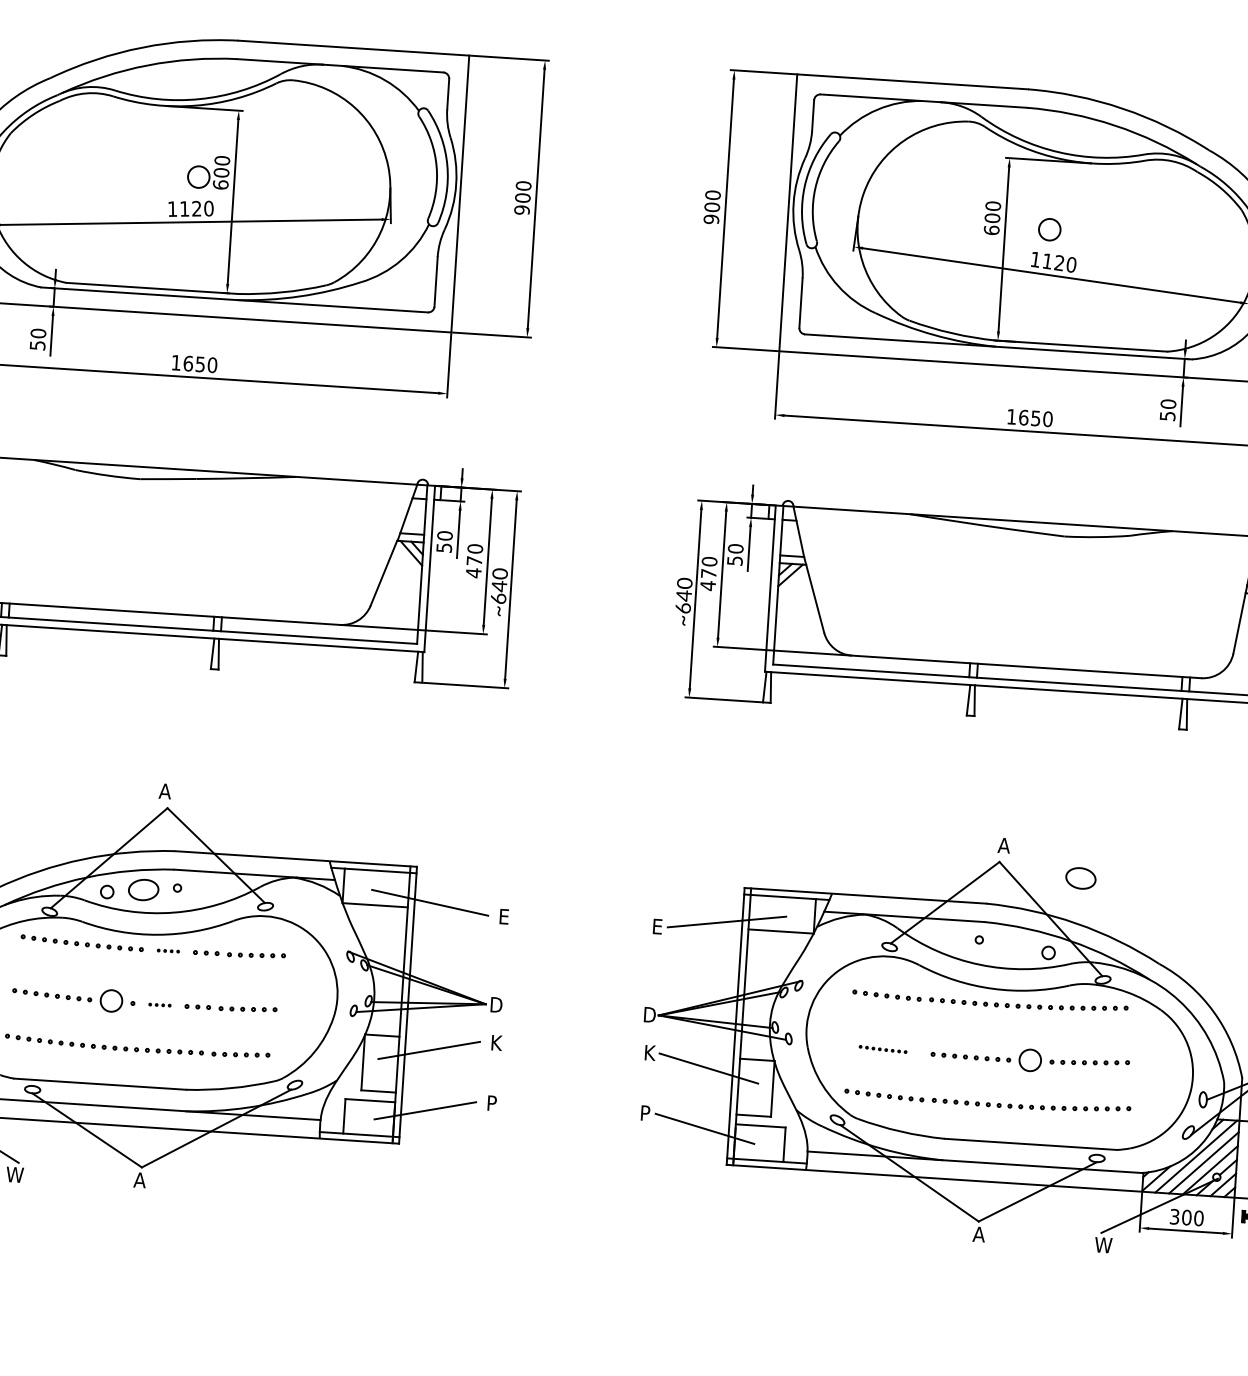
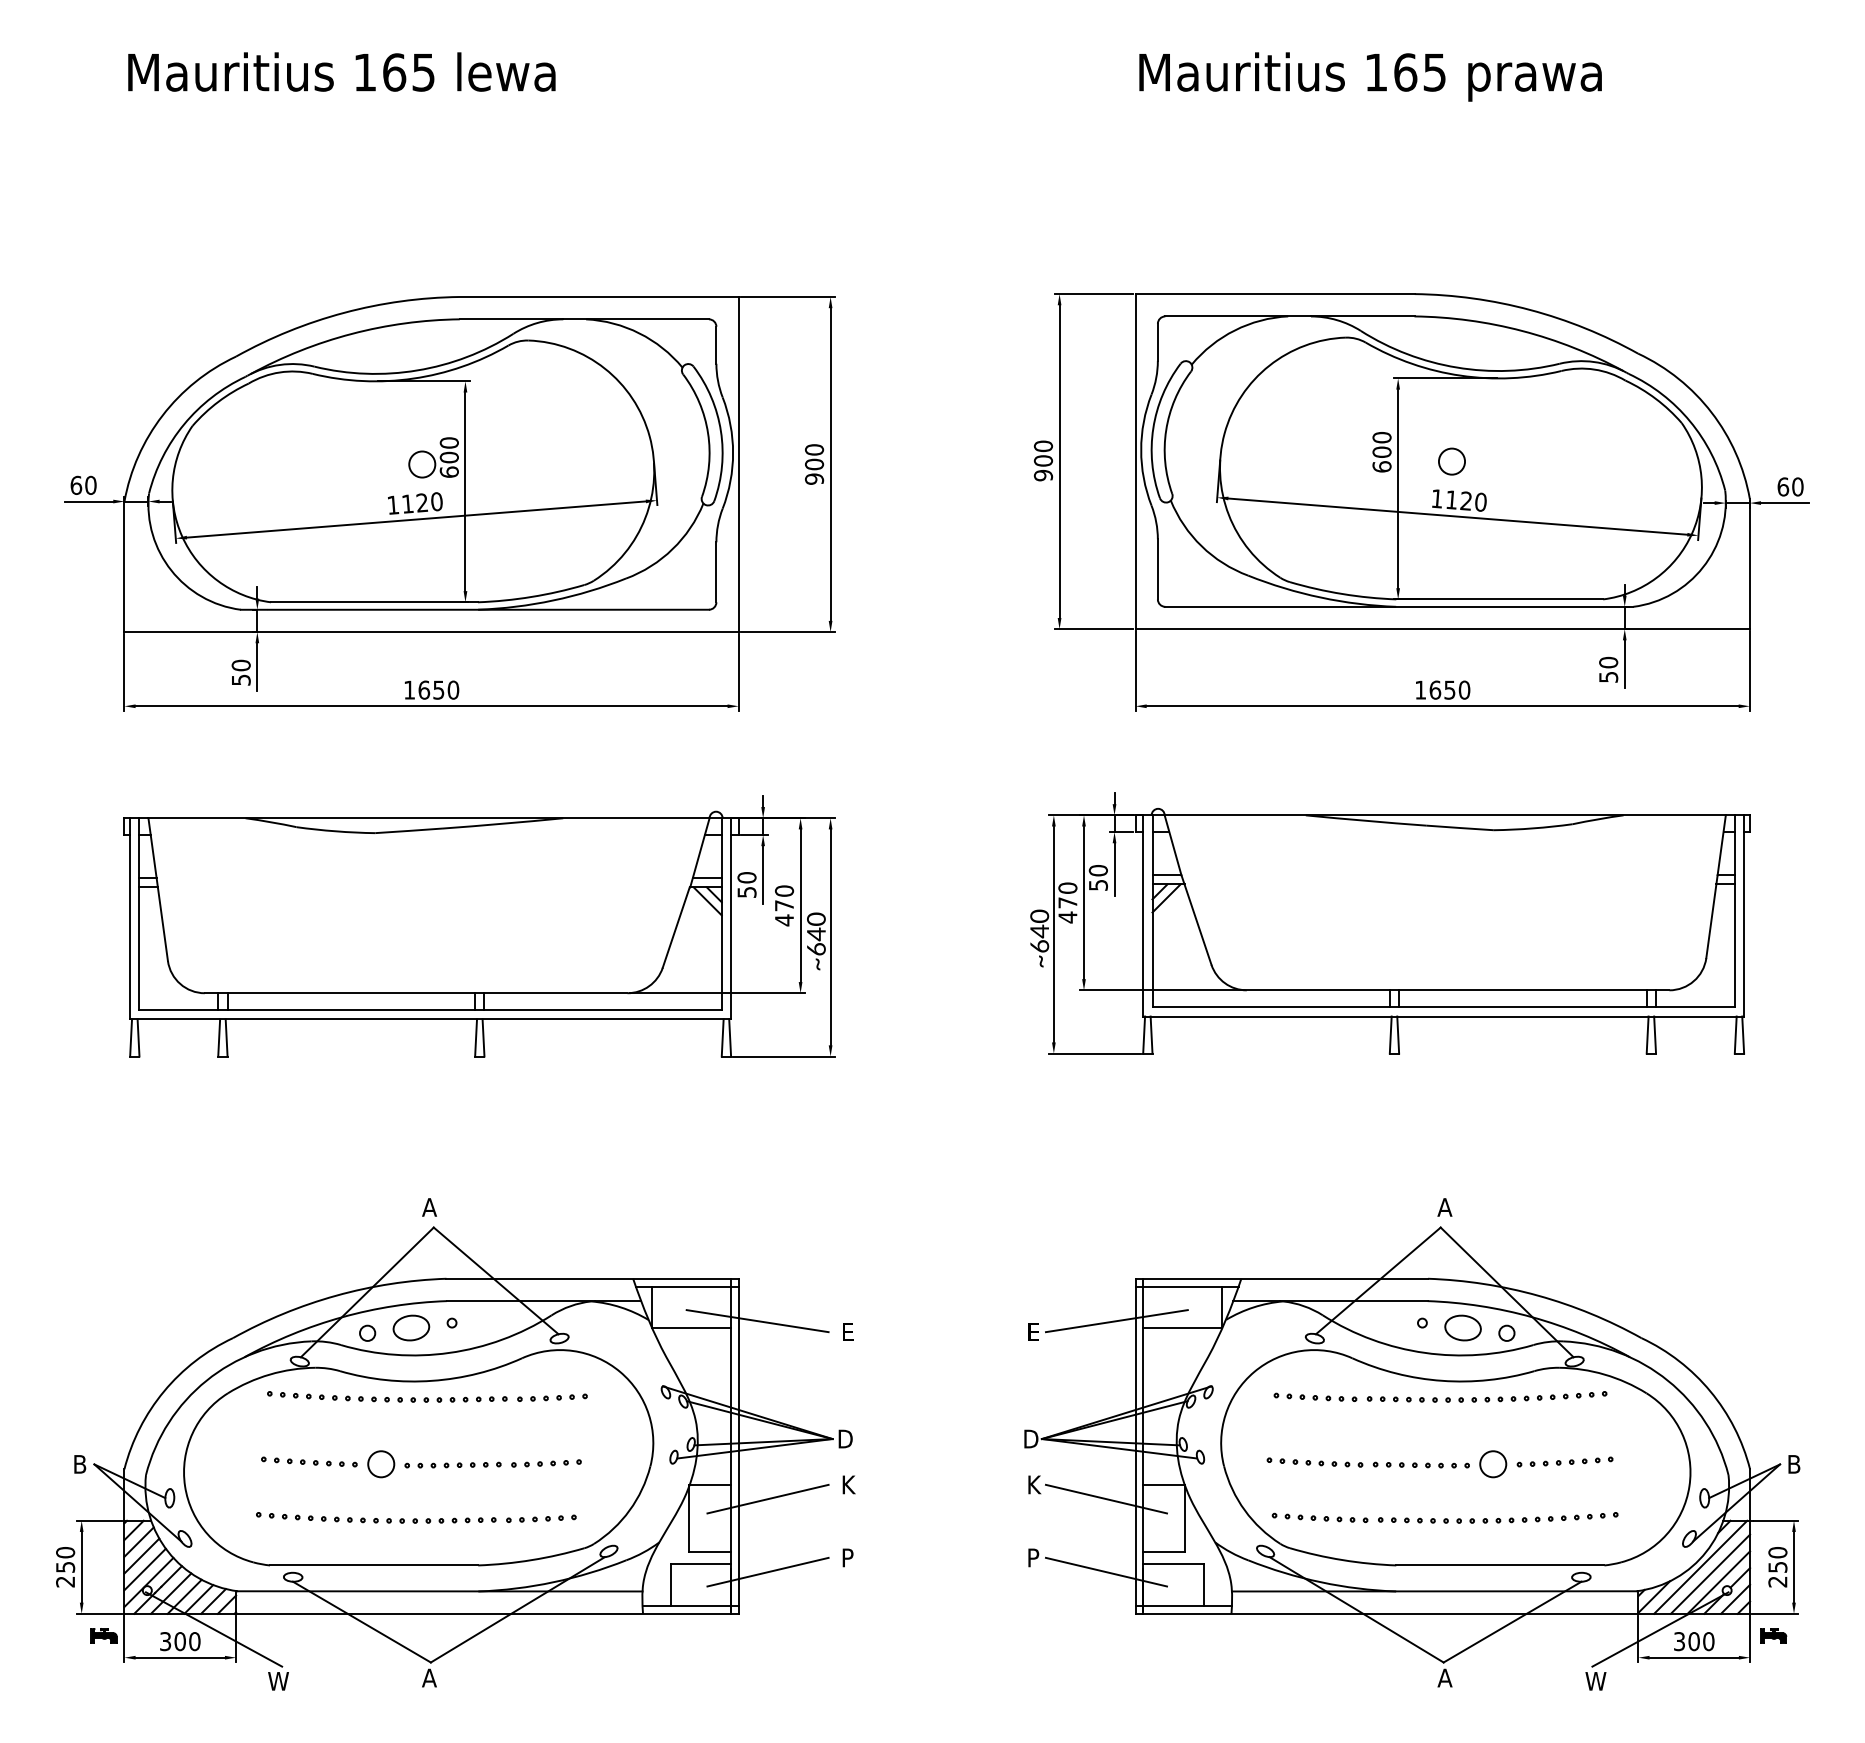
part: (1080, 877) -> (1462, 1327), moved
part: (168, 950) -> (445, 1399), size x1.67
part: (159, 1005) -> (439, 1465), size x1.67
part: (882, 1049) -> (1314, 1462), size x1.67

